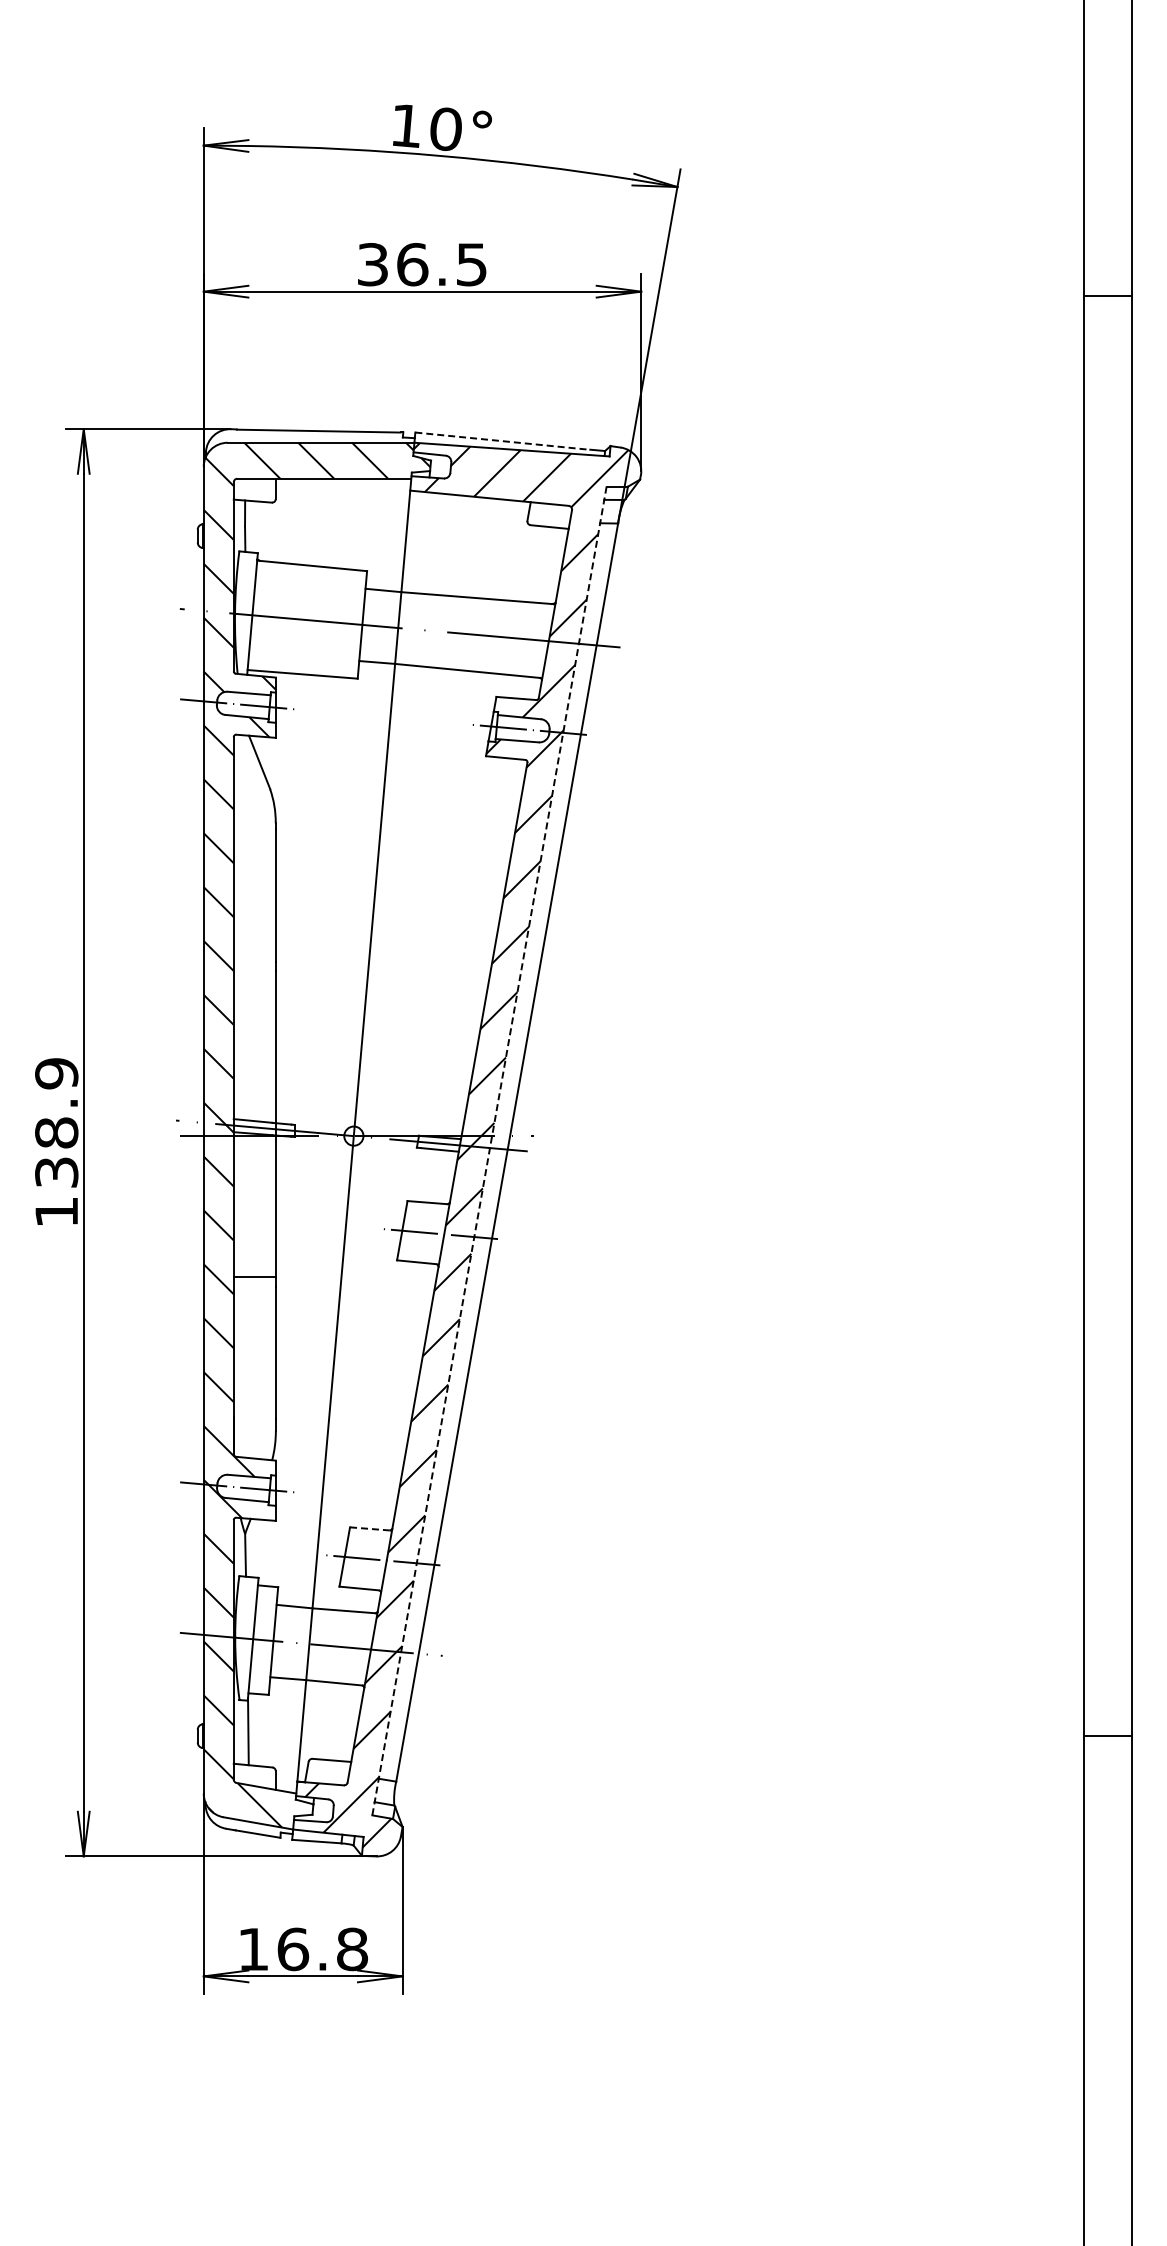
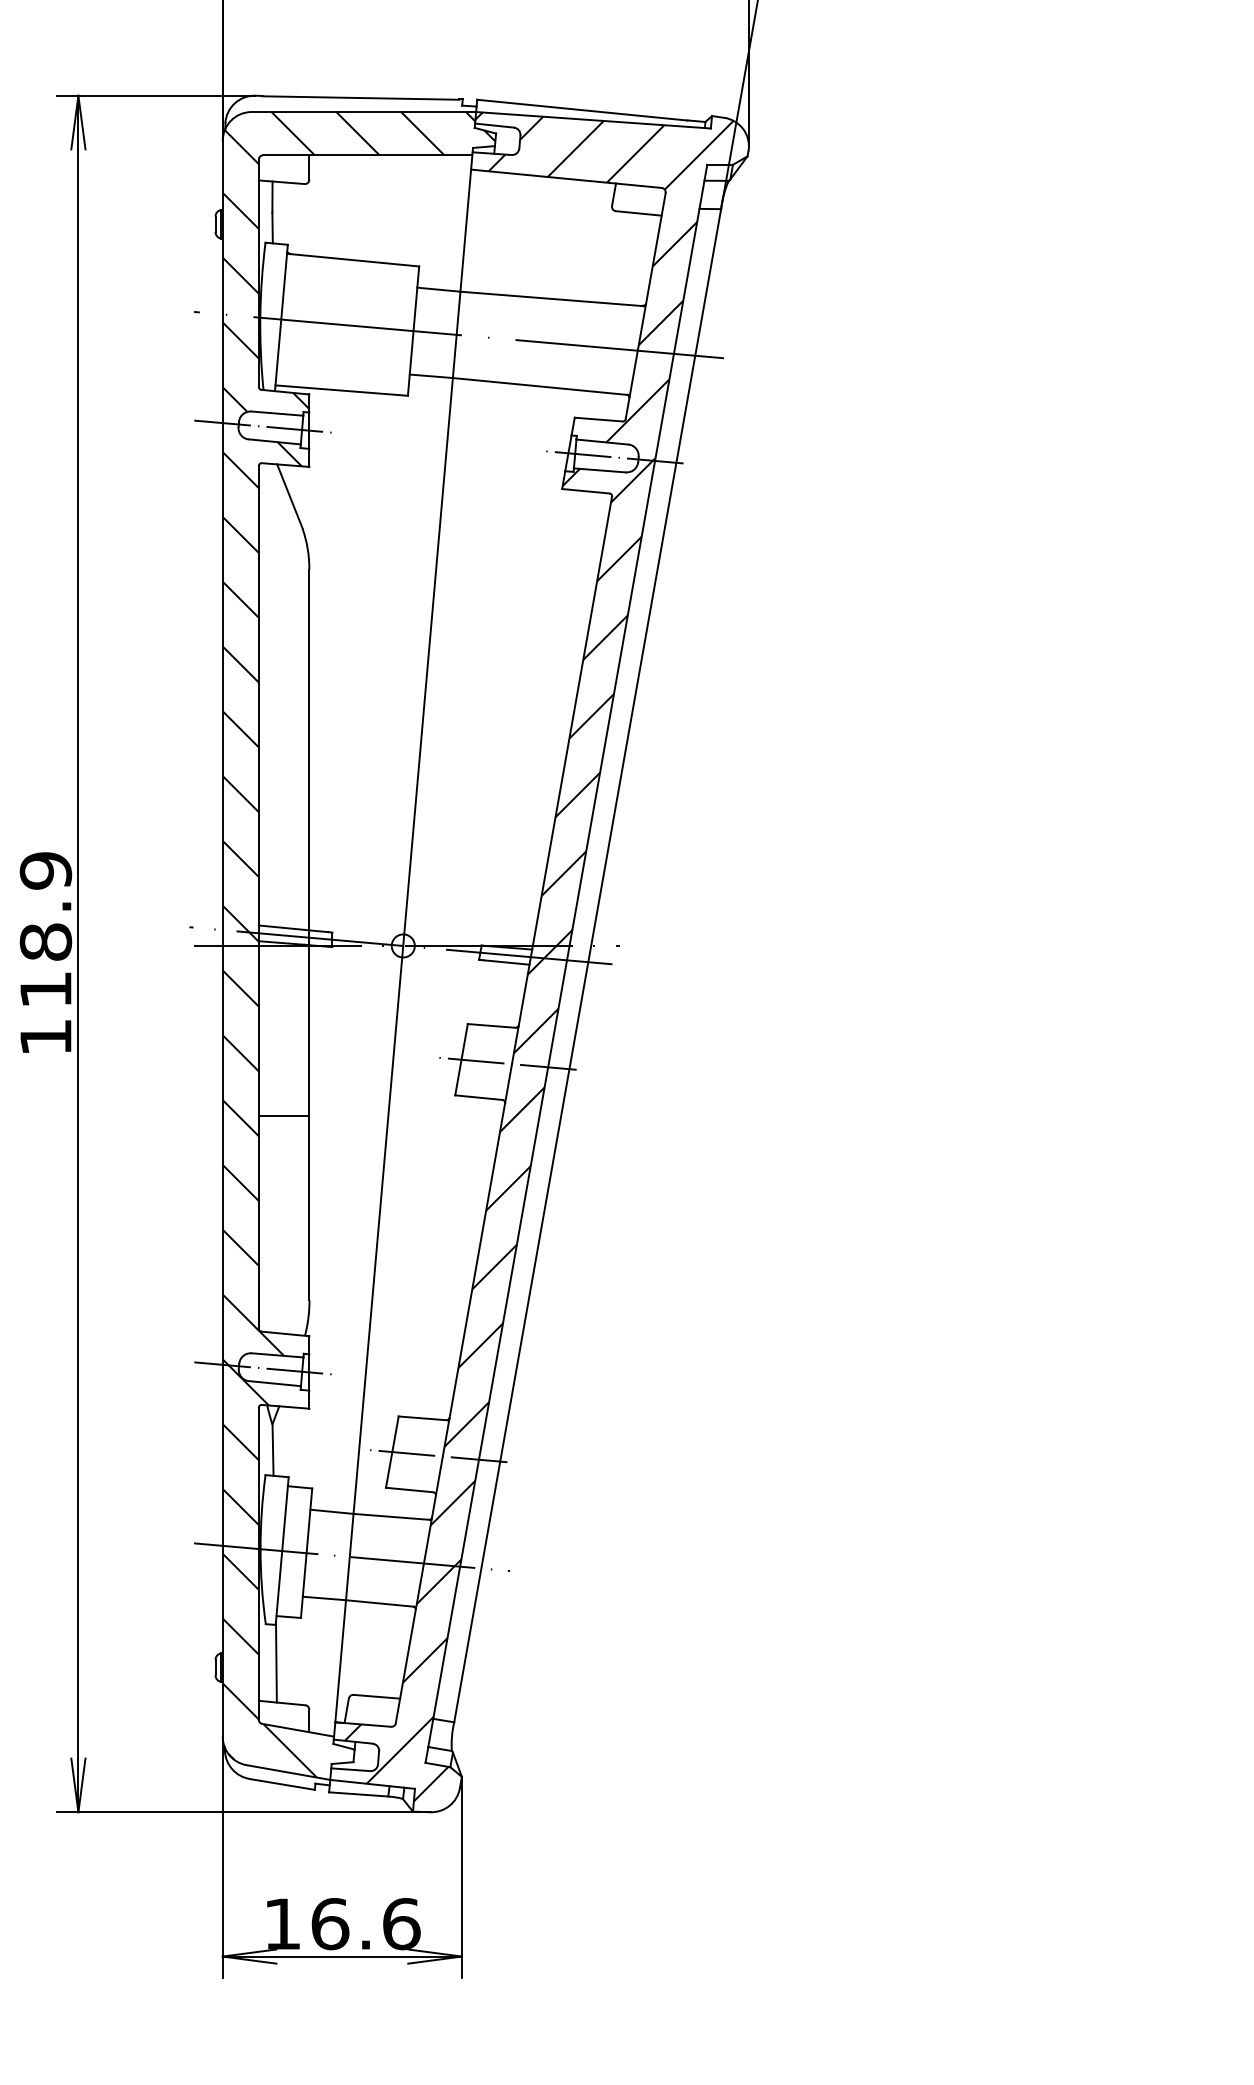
line: (502, 441) -> (582, 110), dashed -> solid
line: (489, 1151) -> (566, 964), dashed -> solid
text: (56, 1172) -> (45, 989), 138.9 -> 118.9
line: (369, 1528) -> (422, 1417), dashed -> solid
text: (352, 1949) -> (401, 1924), 16.8 -> 16.6

